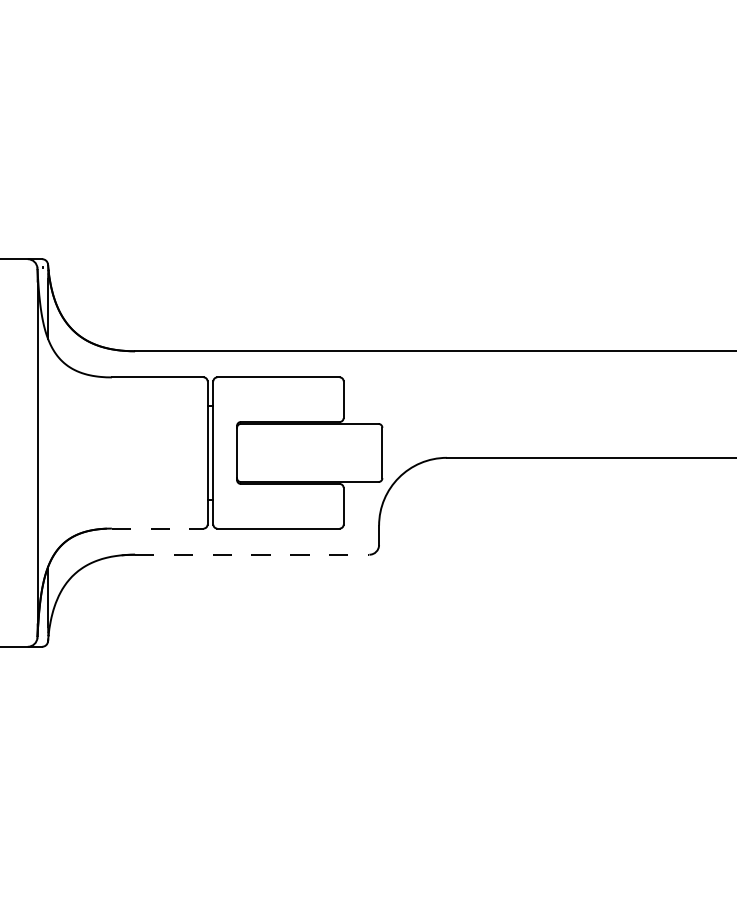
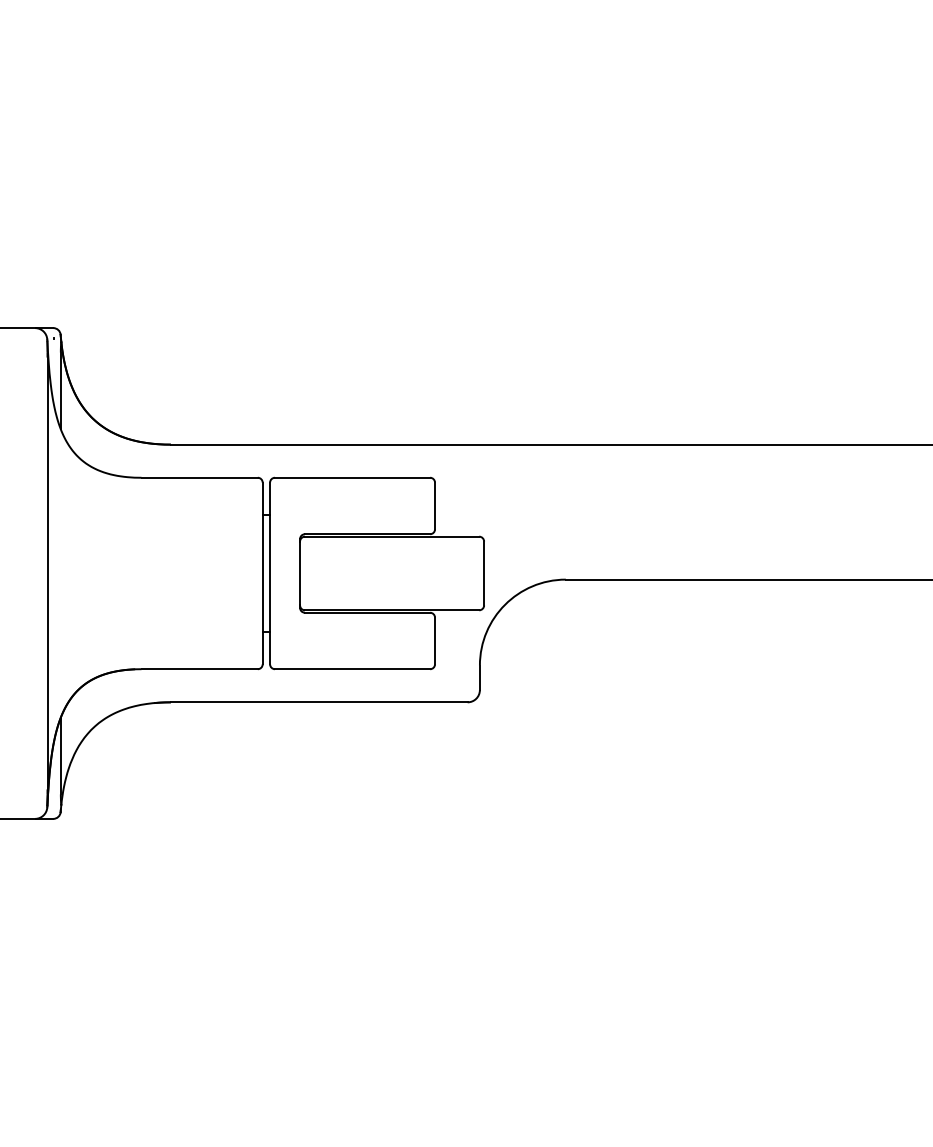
line: (157, 528) -> (199, 669), dashed -> solid
line: (252, 554) -> (319, 702), dashed -> solid

